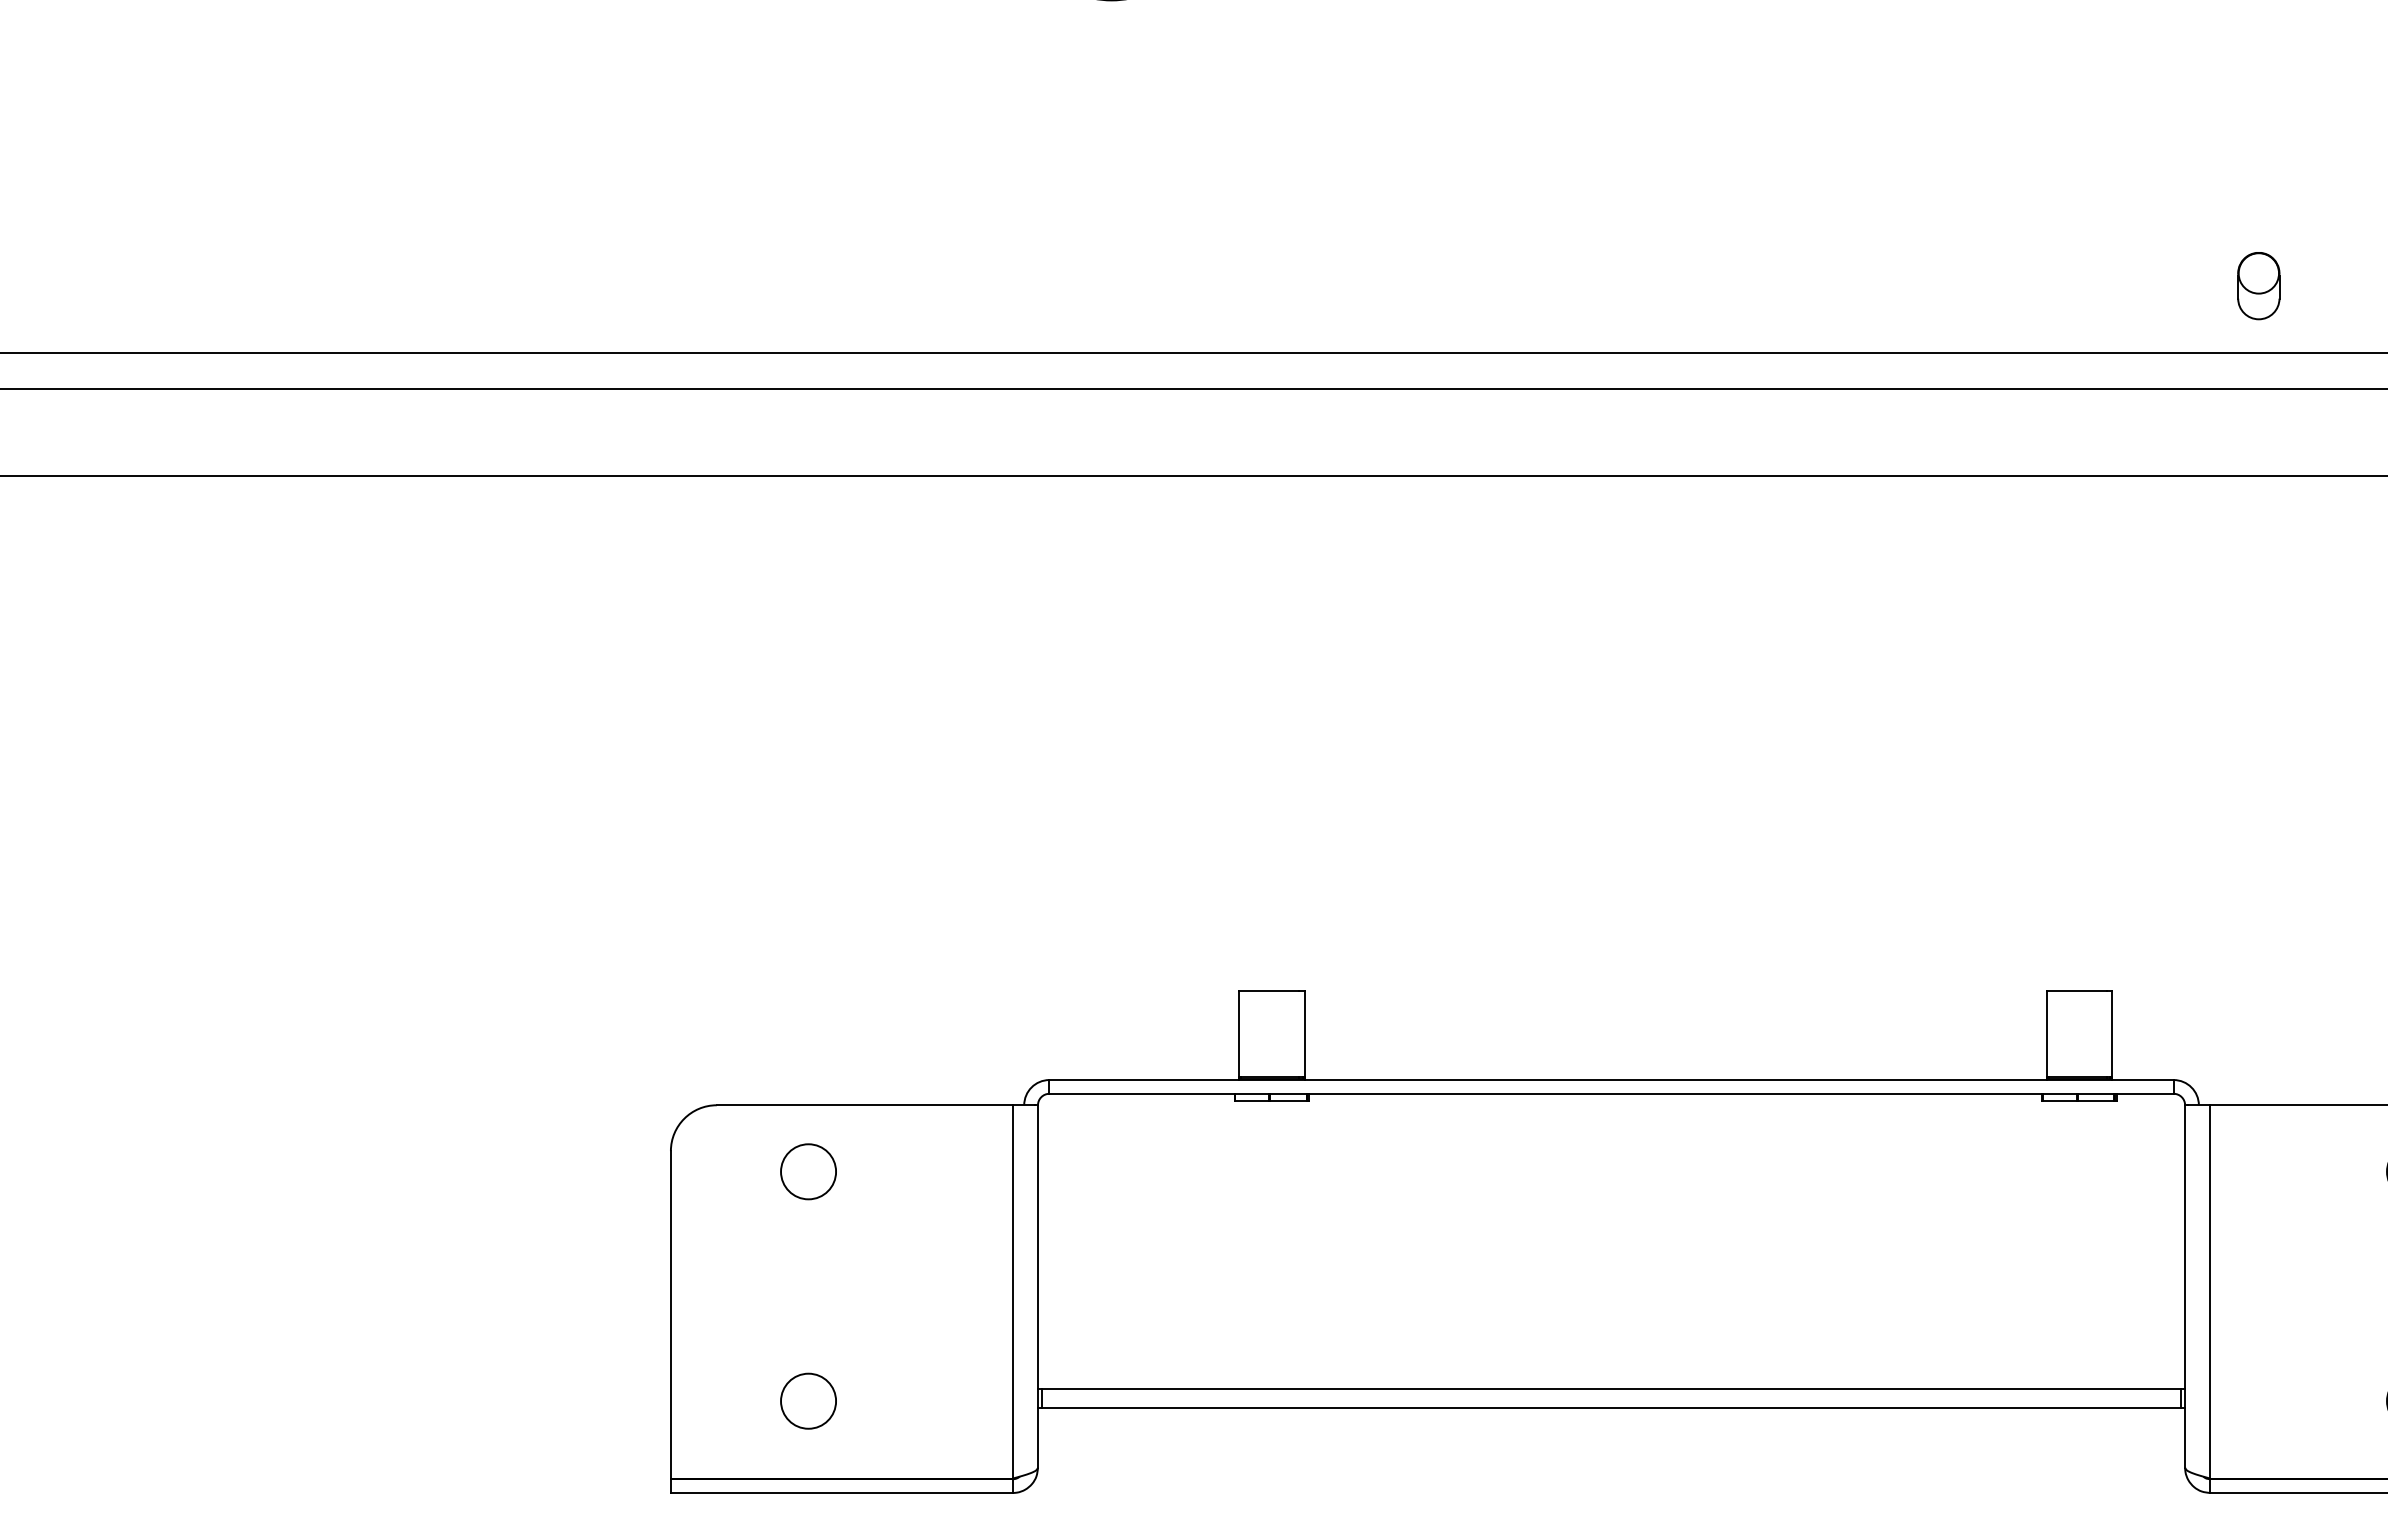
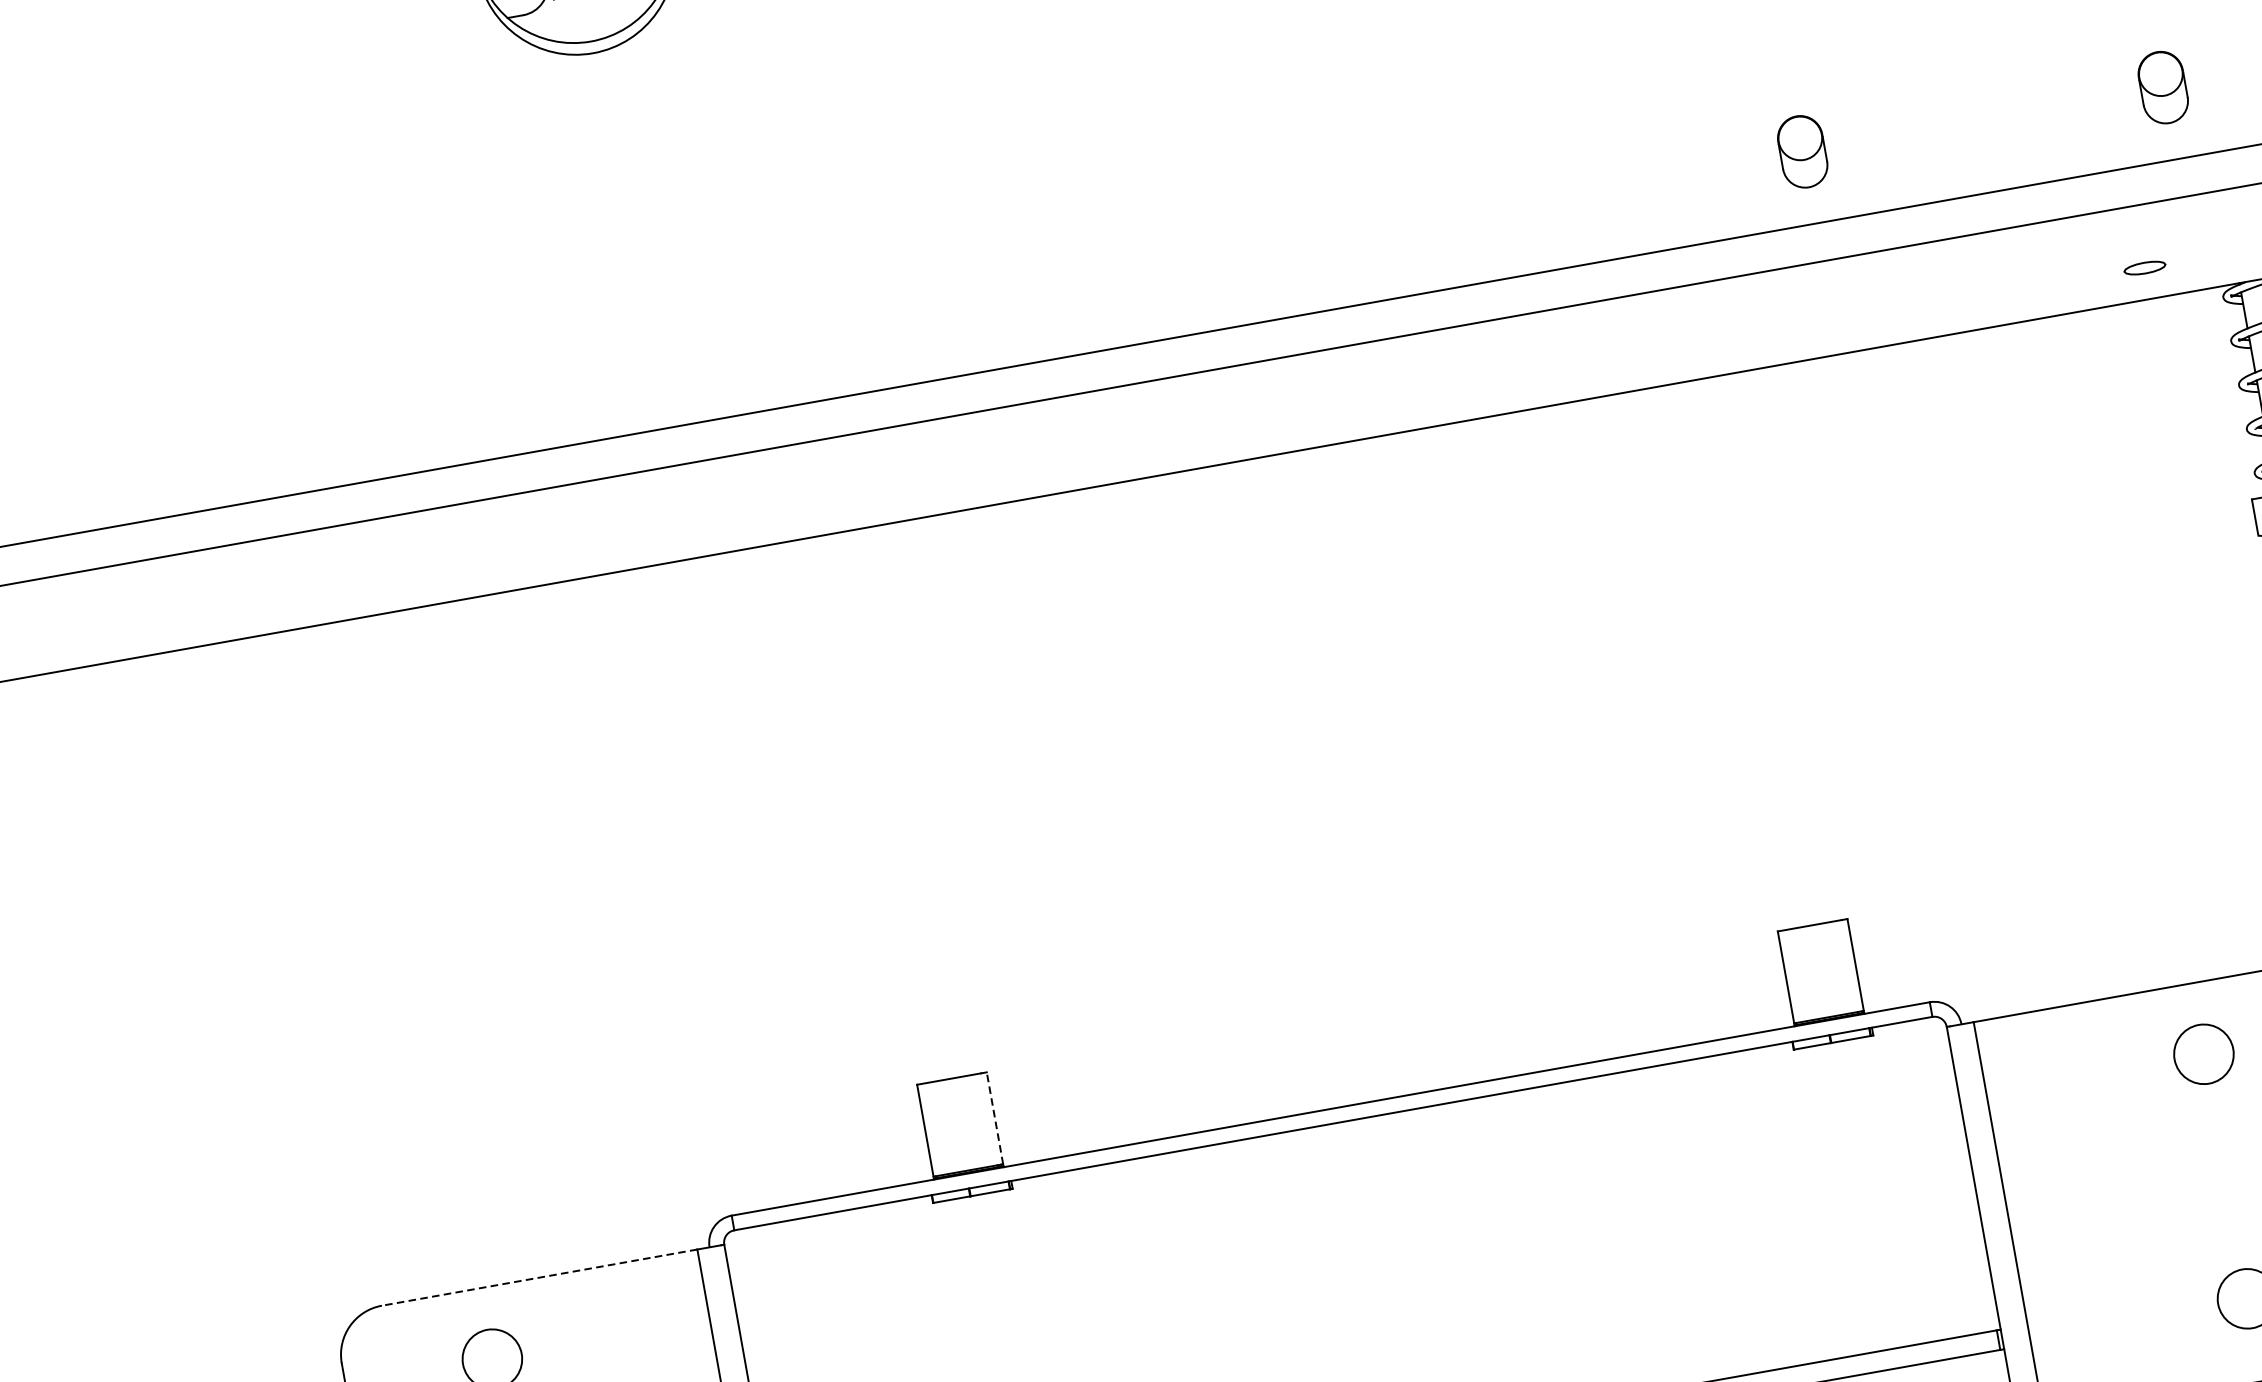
part: (2258, 286) -> (1802, 152), moved
line: (1304, 1033) -> (994, 1117), solid -> dashed
line: (864, 1105) -> (539, 1277), solid -> dashed

